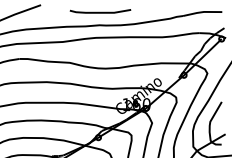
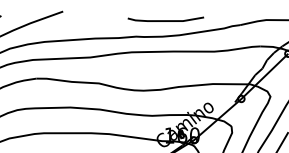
line: (100, 11) -> (165, 19), moved

